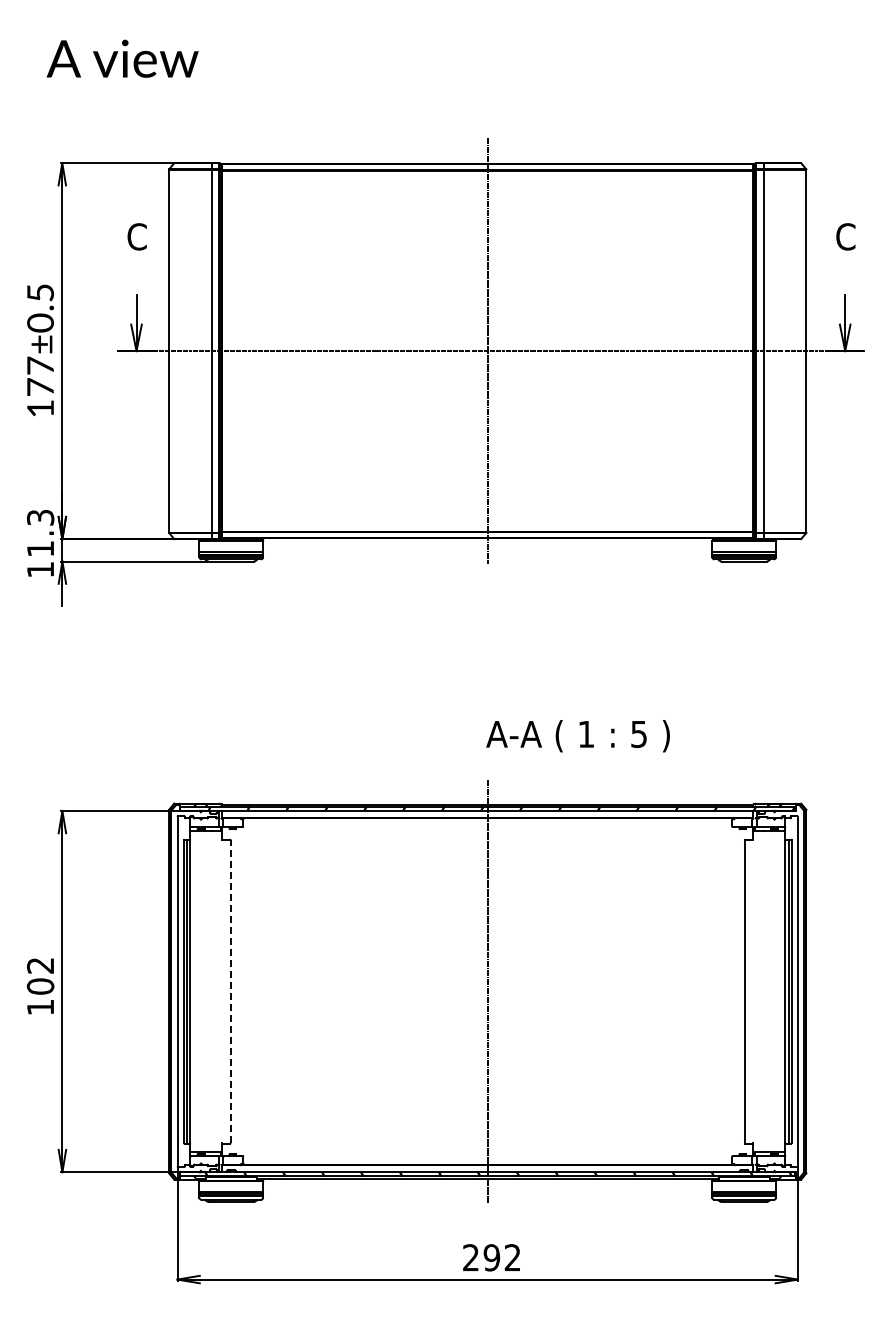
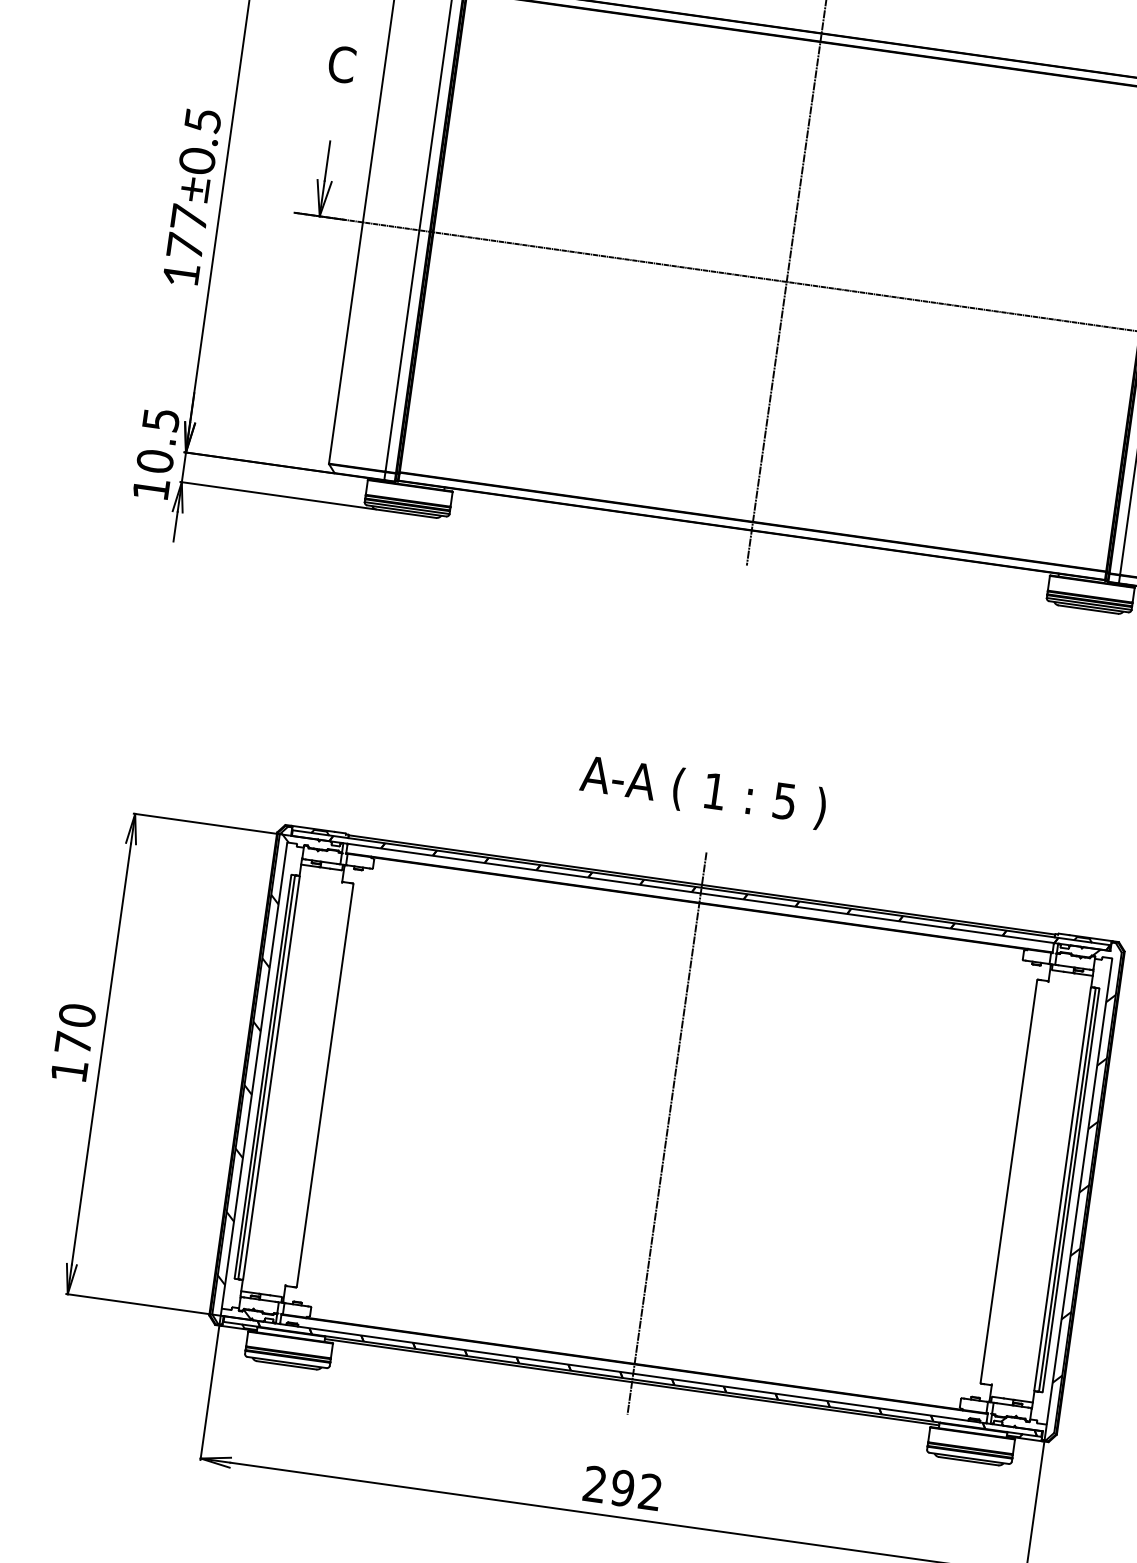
text: (40, 533) -> (157, 440), 11.3 -> 10.5
text: (577, 736) -> (702, 792), moved
text: (40, 975) -> (75, 1028), 102 -> 170
hatch: (783, 989) -> (1060, 1186), added
hatch: (185, 990) -> (265, 1075), added
line: (230, 991) -> (324, 1085), dashed -> solid

